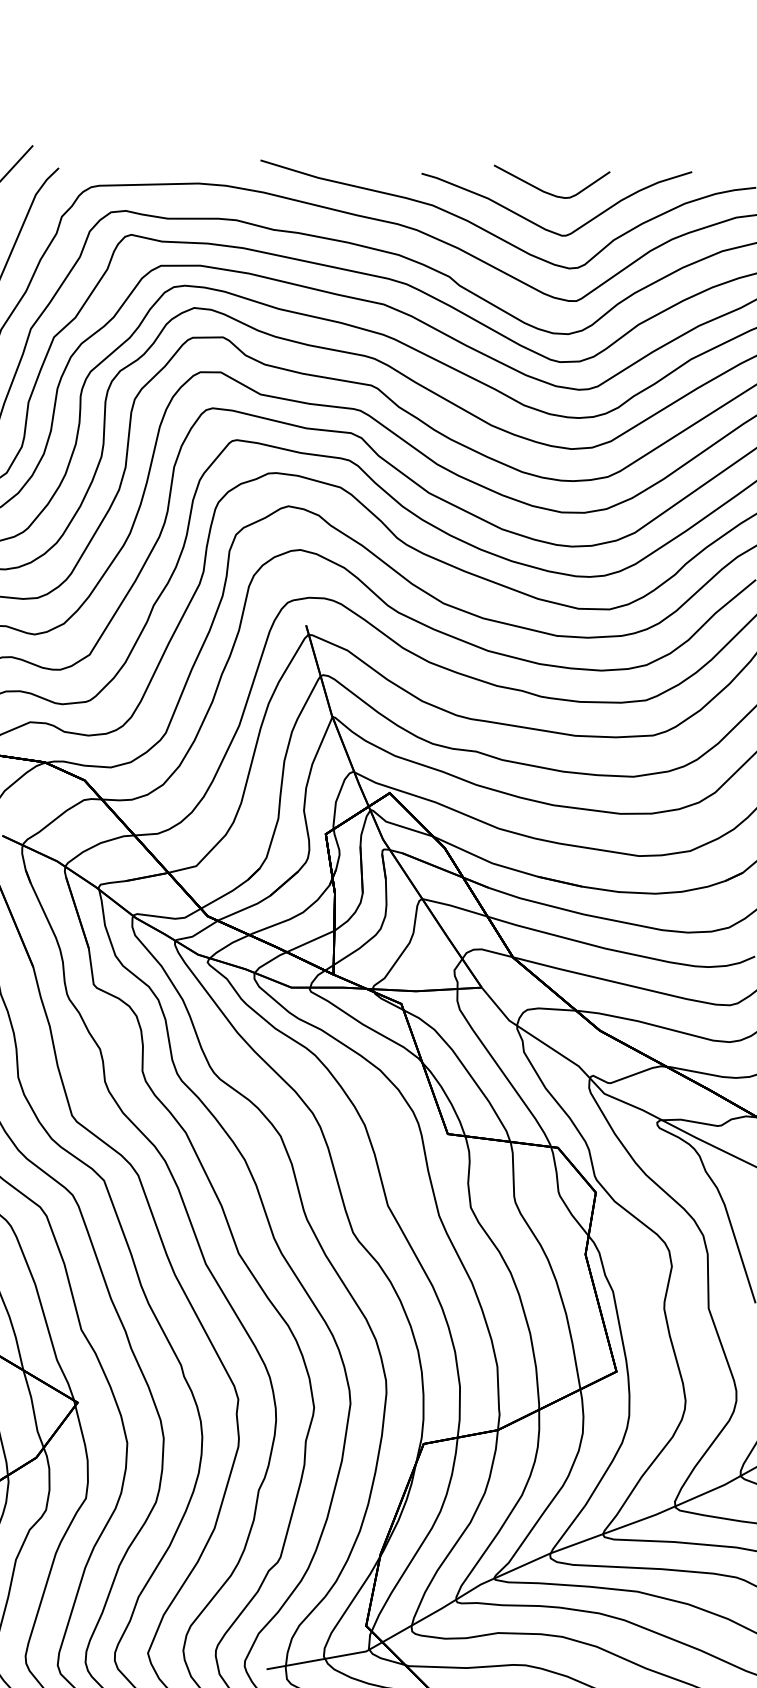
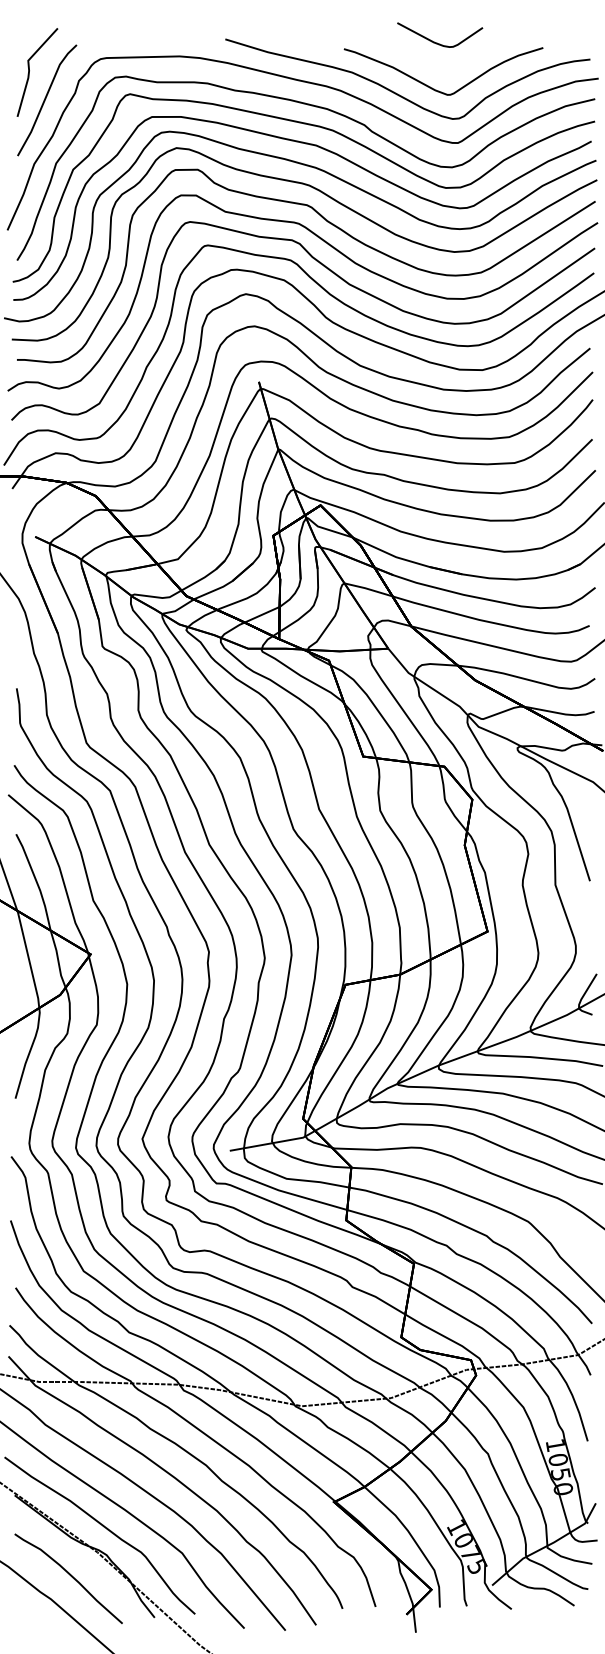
curve: (548, 191) -> (437, 42), moved

